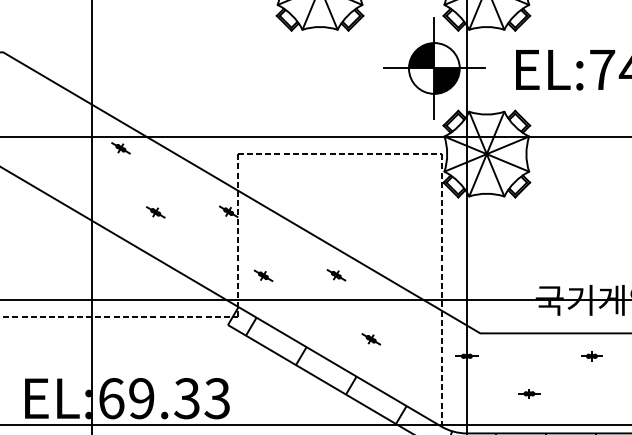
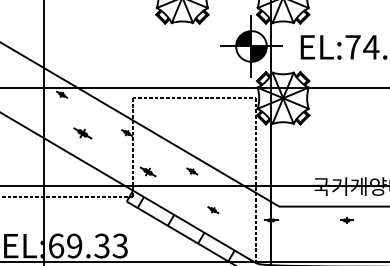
part: (156, 212) -> (83, 133), size x1.6
part: (263, 275) -> (148, 171), size x1.4
part: (528, 394) -> (308, 243), removed

